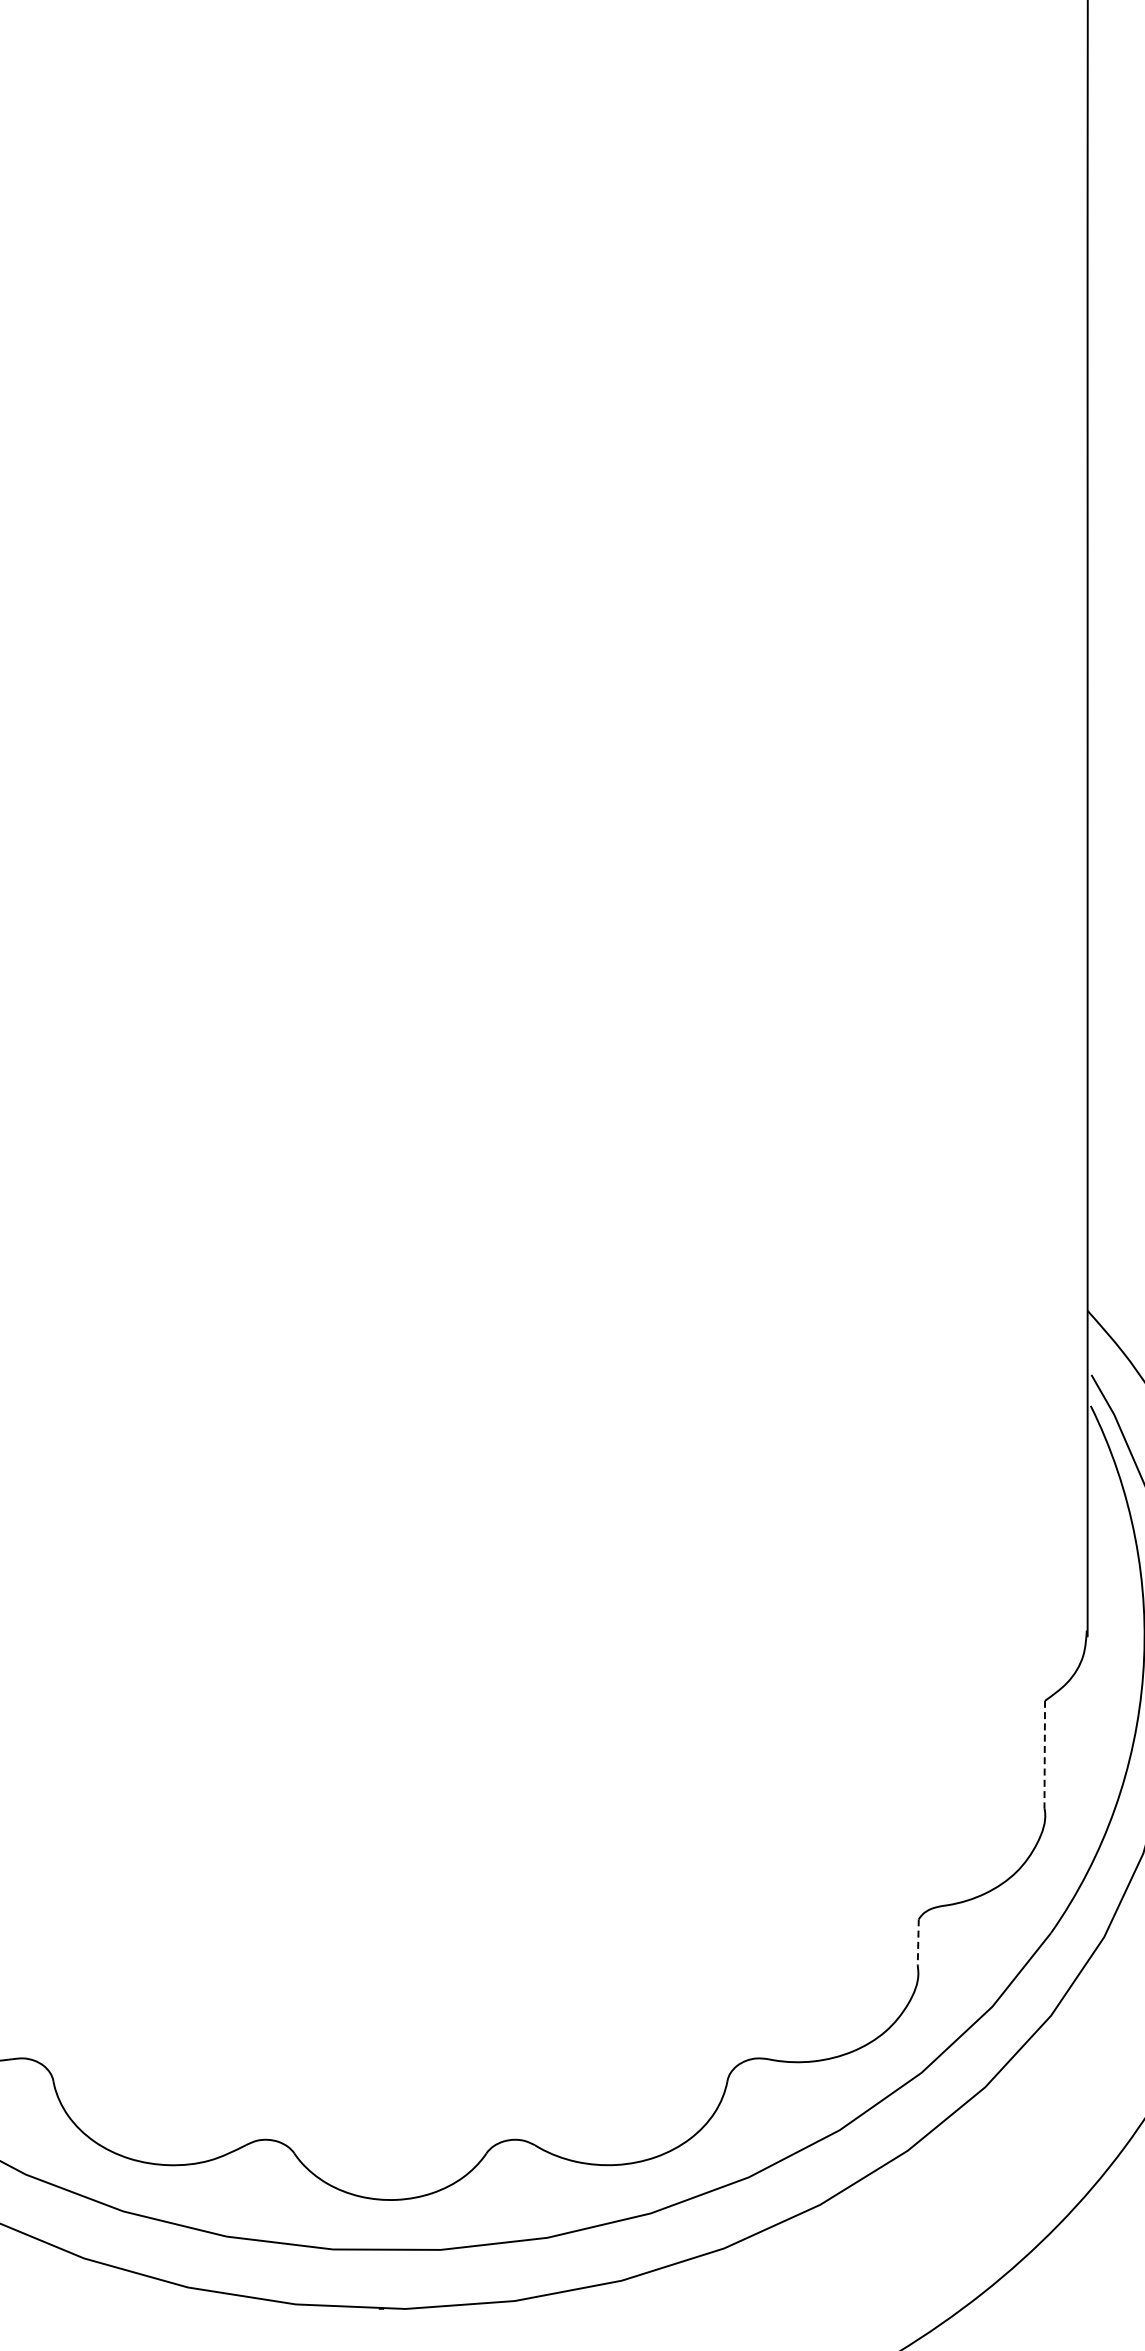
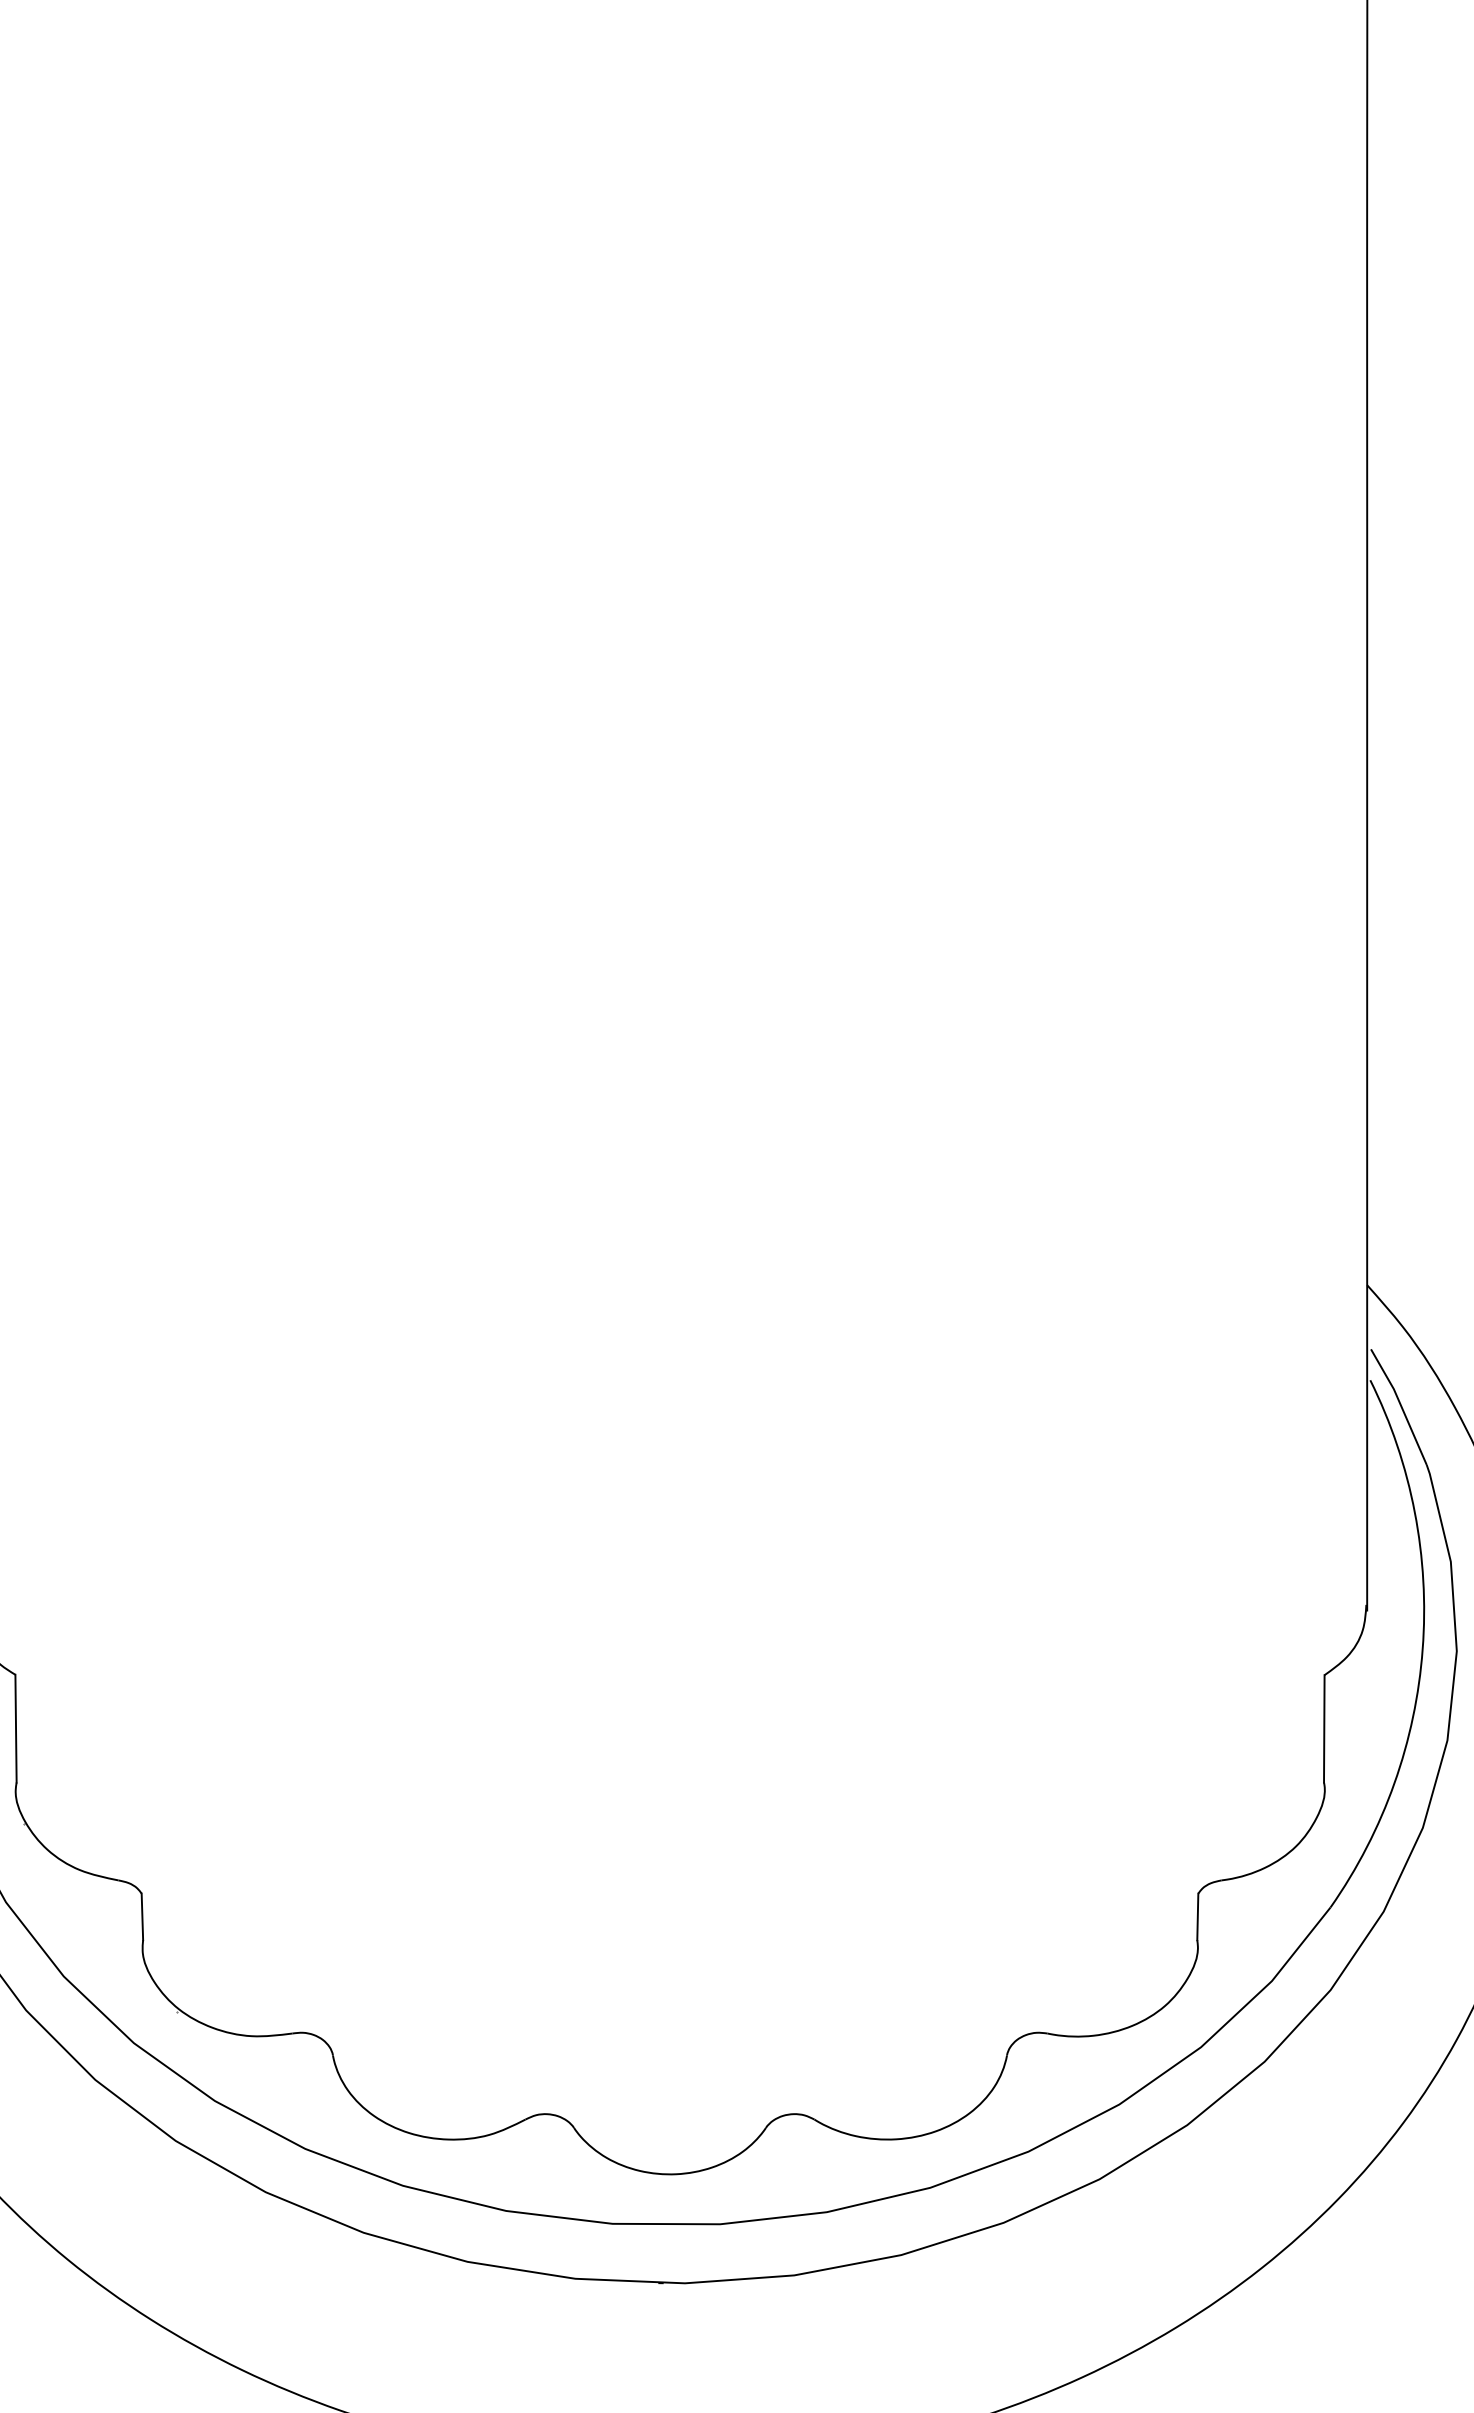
line: (1044, 1754) -> (1324, 1728), dashed -> solid
line: (917, 1943) -> (1197, 1917), dashed -> solid

